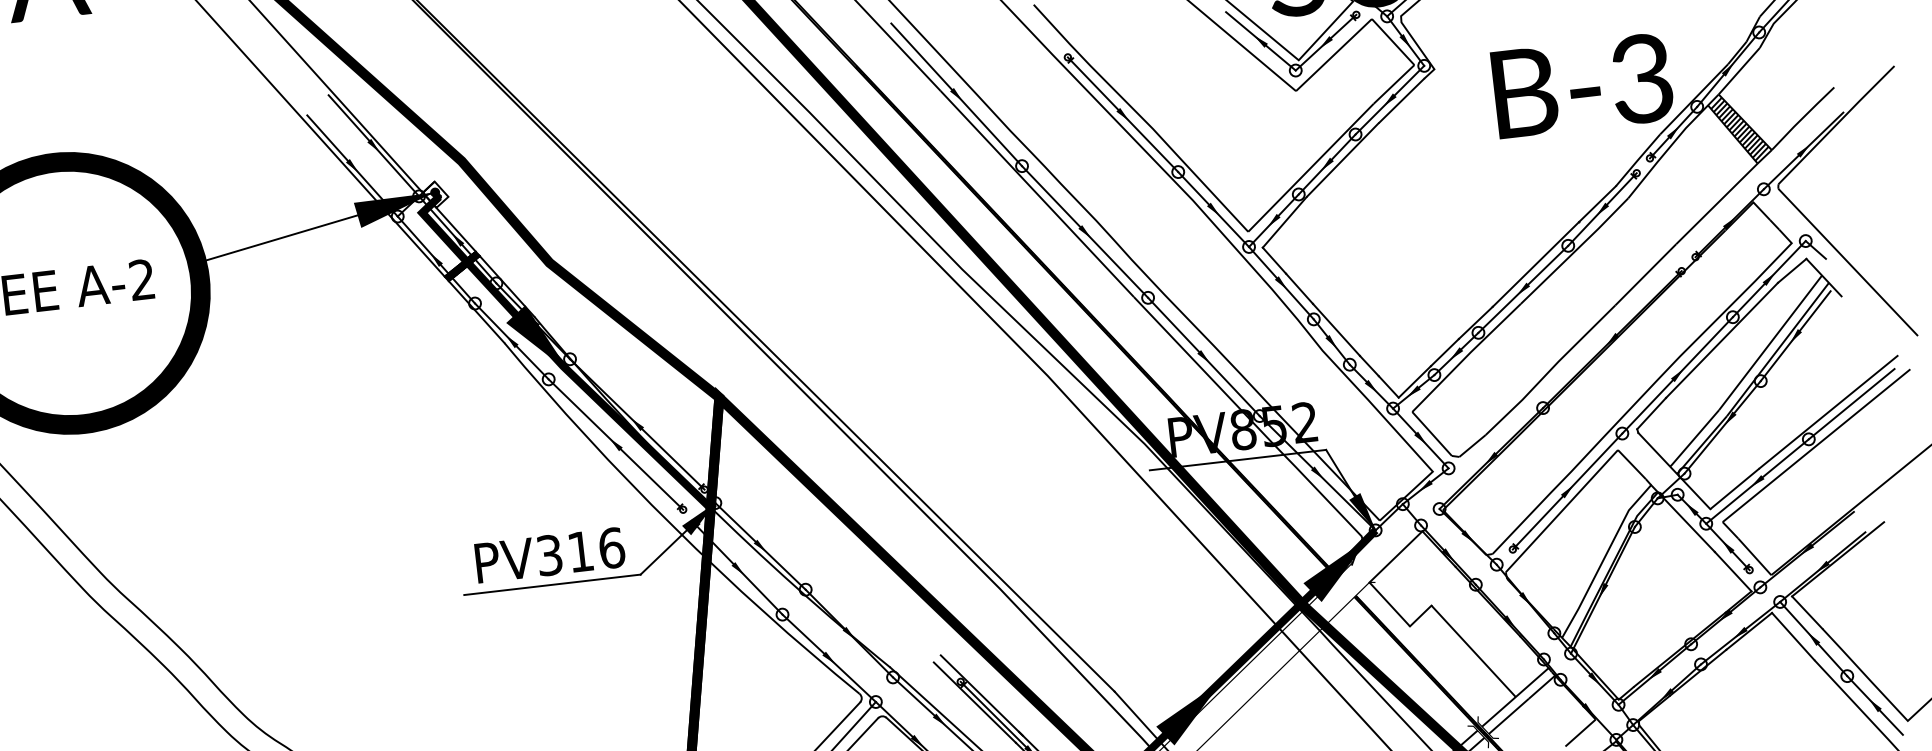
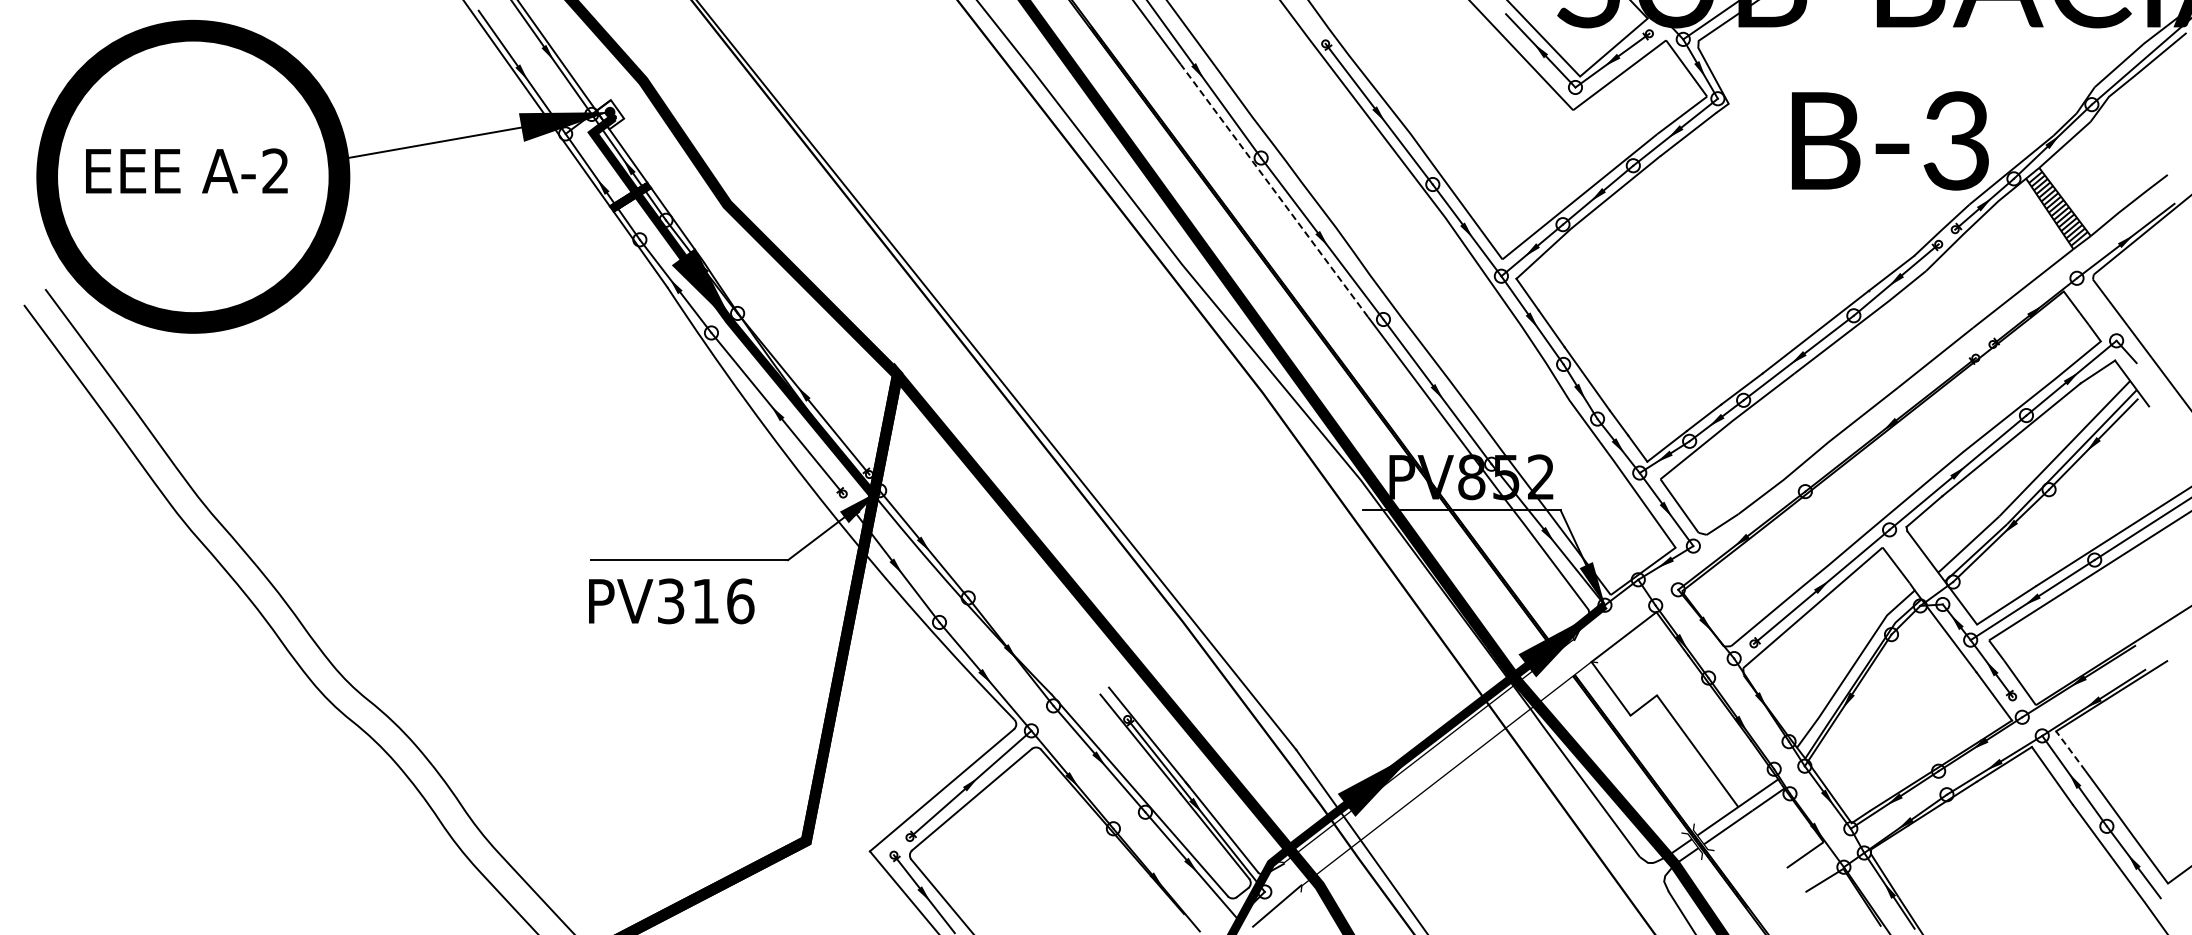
line: (1037, 193) -> (1274, 190), solid -> dashed
text: (550, 555) -> (671, 601), moved
line: (1807, 612) -> (2070, 751), solid -> dashed

